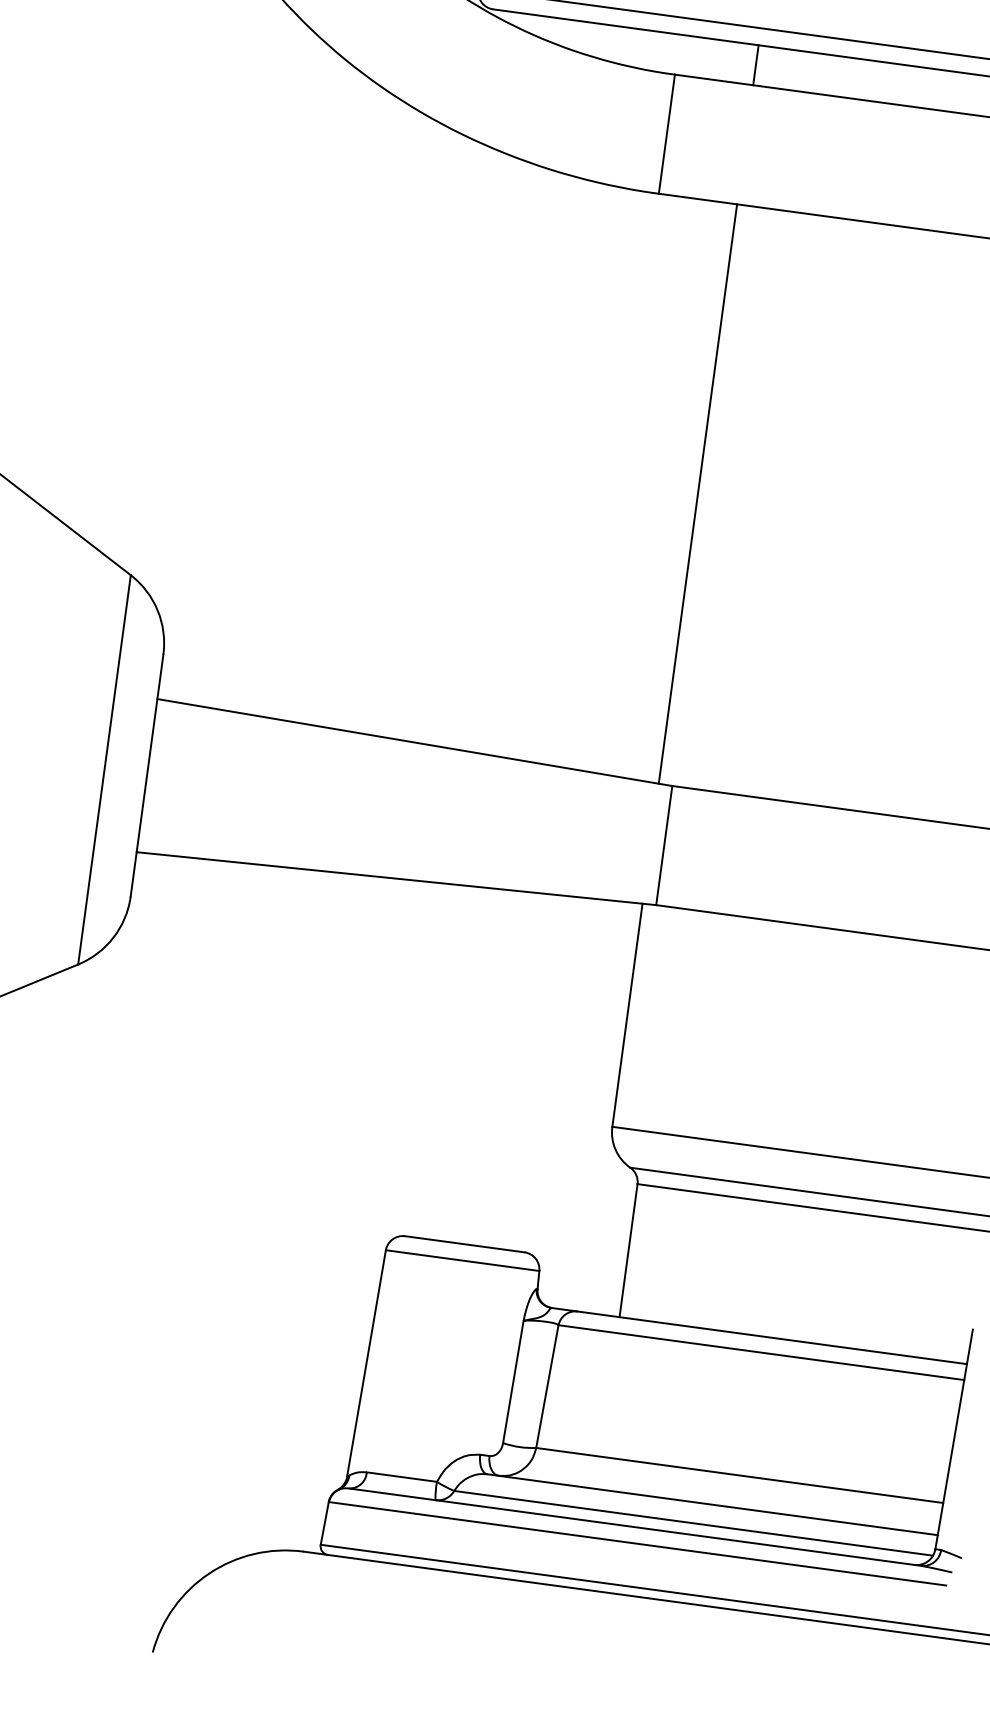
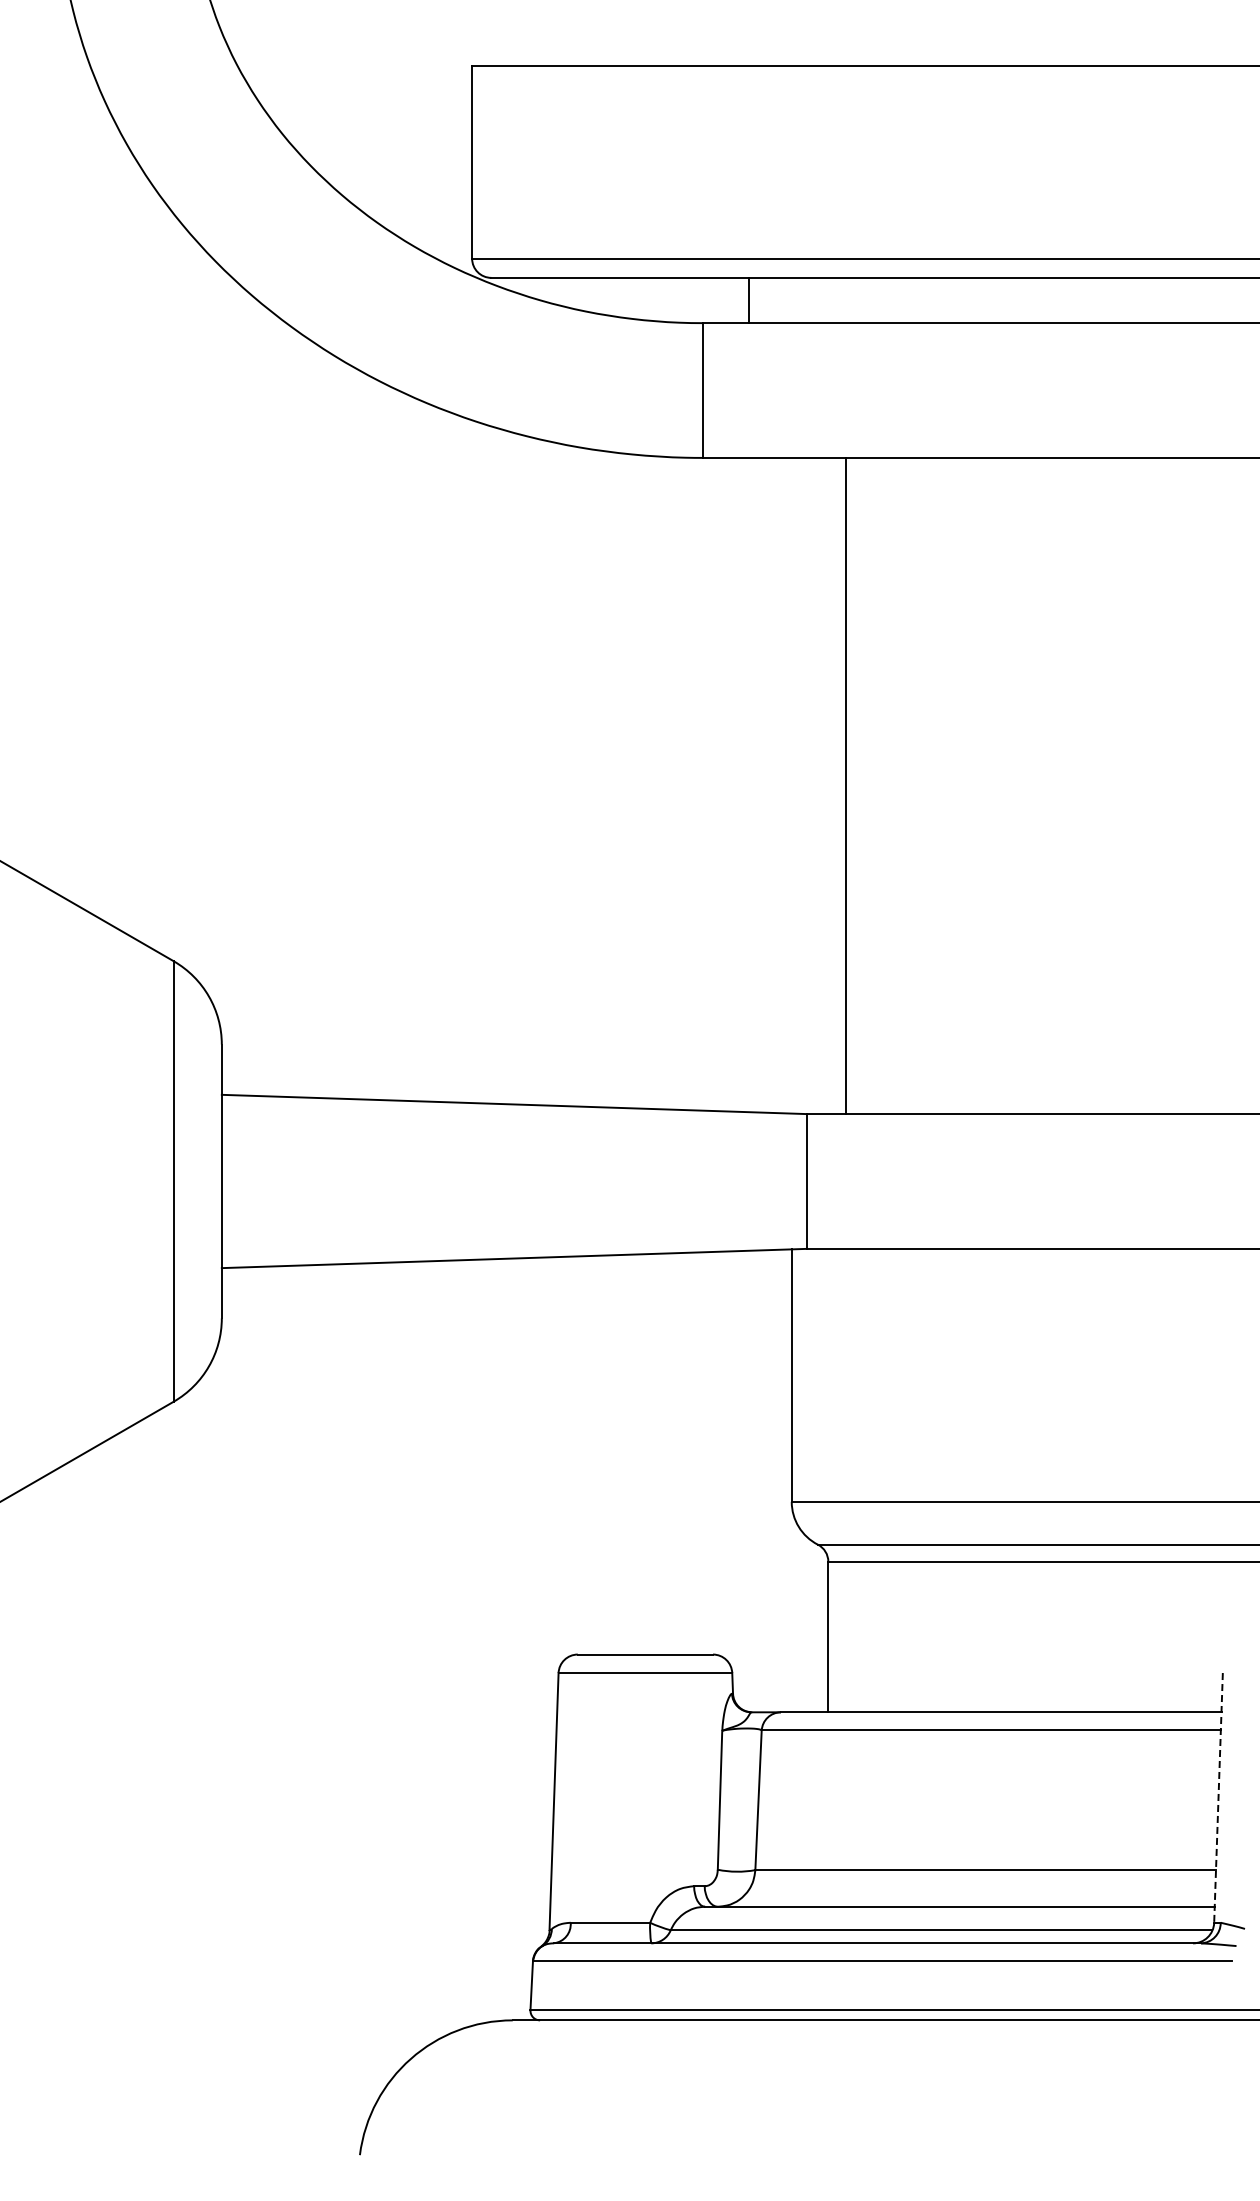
line: (755, 65) -> (748, 300), moved
line: (697, 493) -> (845, 785), moved
line: (954, 1439) -> (1218, 1797), solid -> dashed

